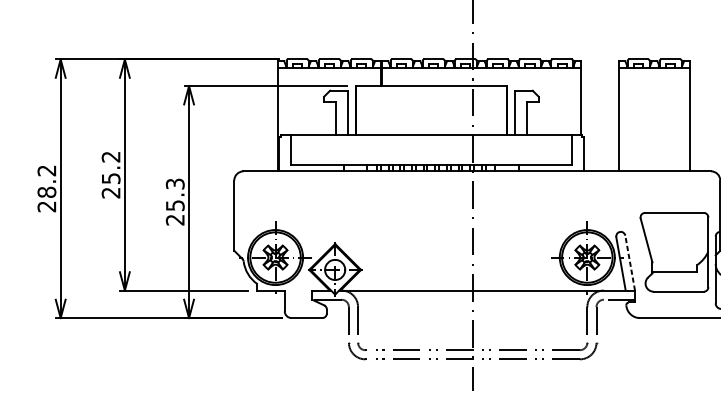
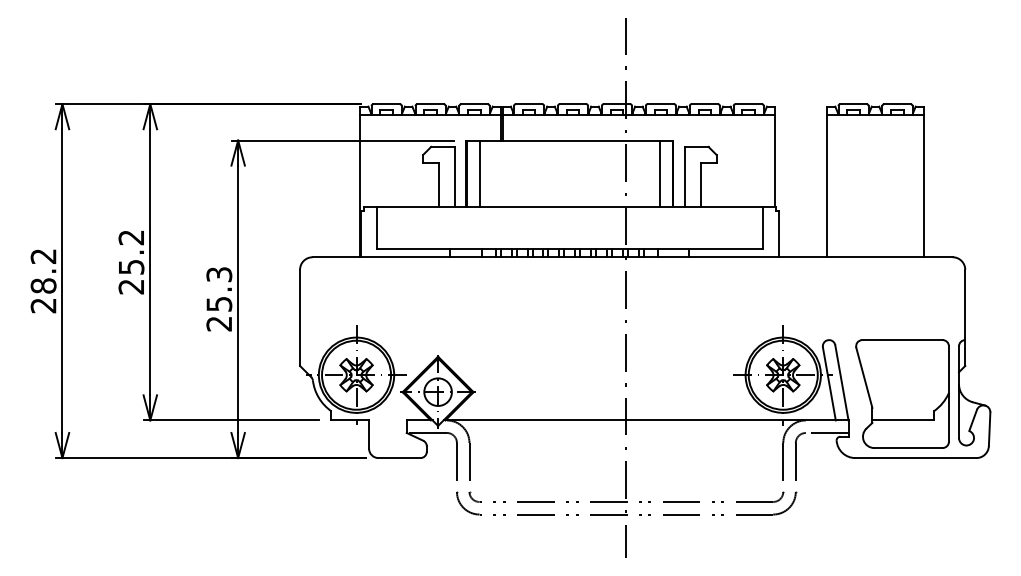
line: (365, 110) -> (479, 173), added
line: (497, 110) -> (660, 173), added
part: (674, 251) -> (902, 393), moved
line: (629, 262) -> (841, 382), dashed -> solid

